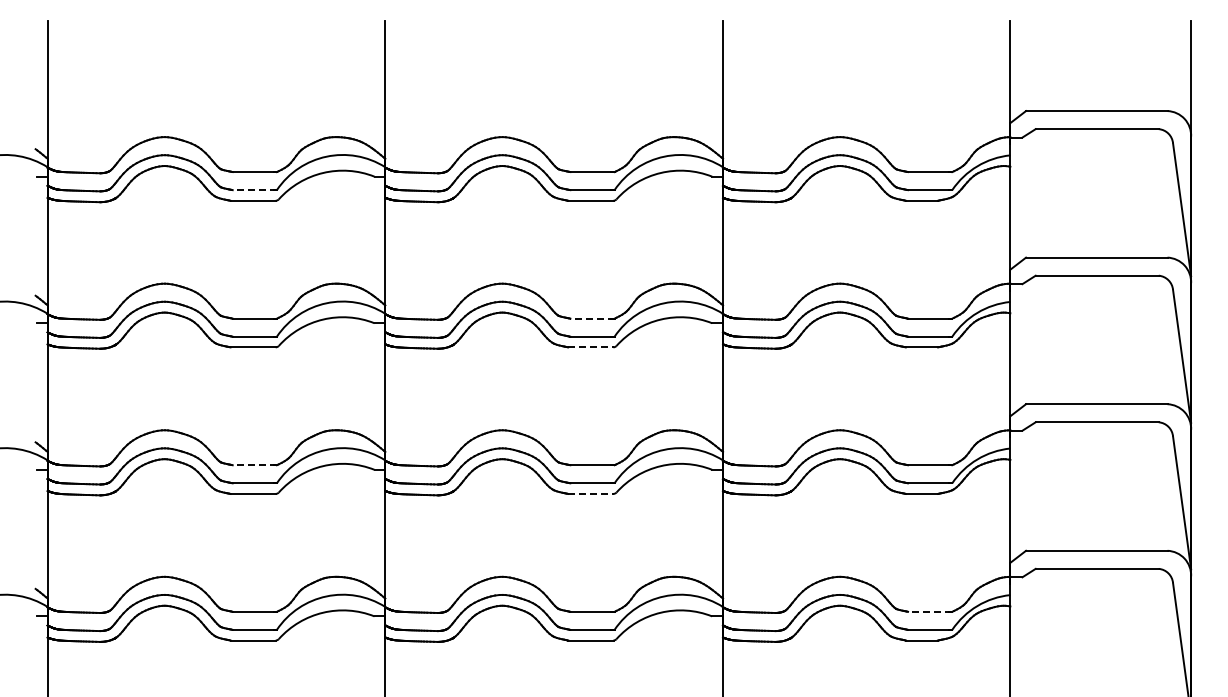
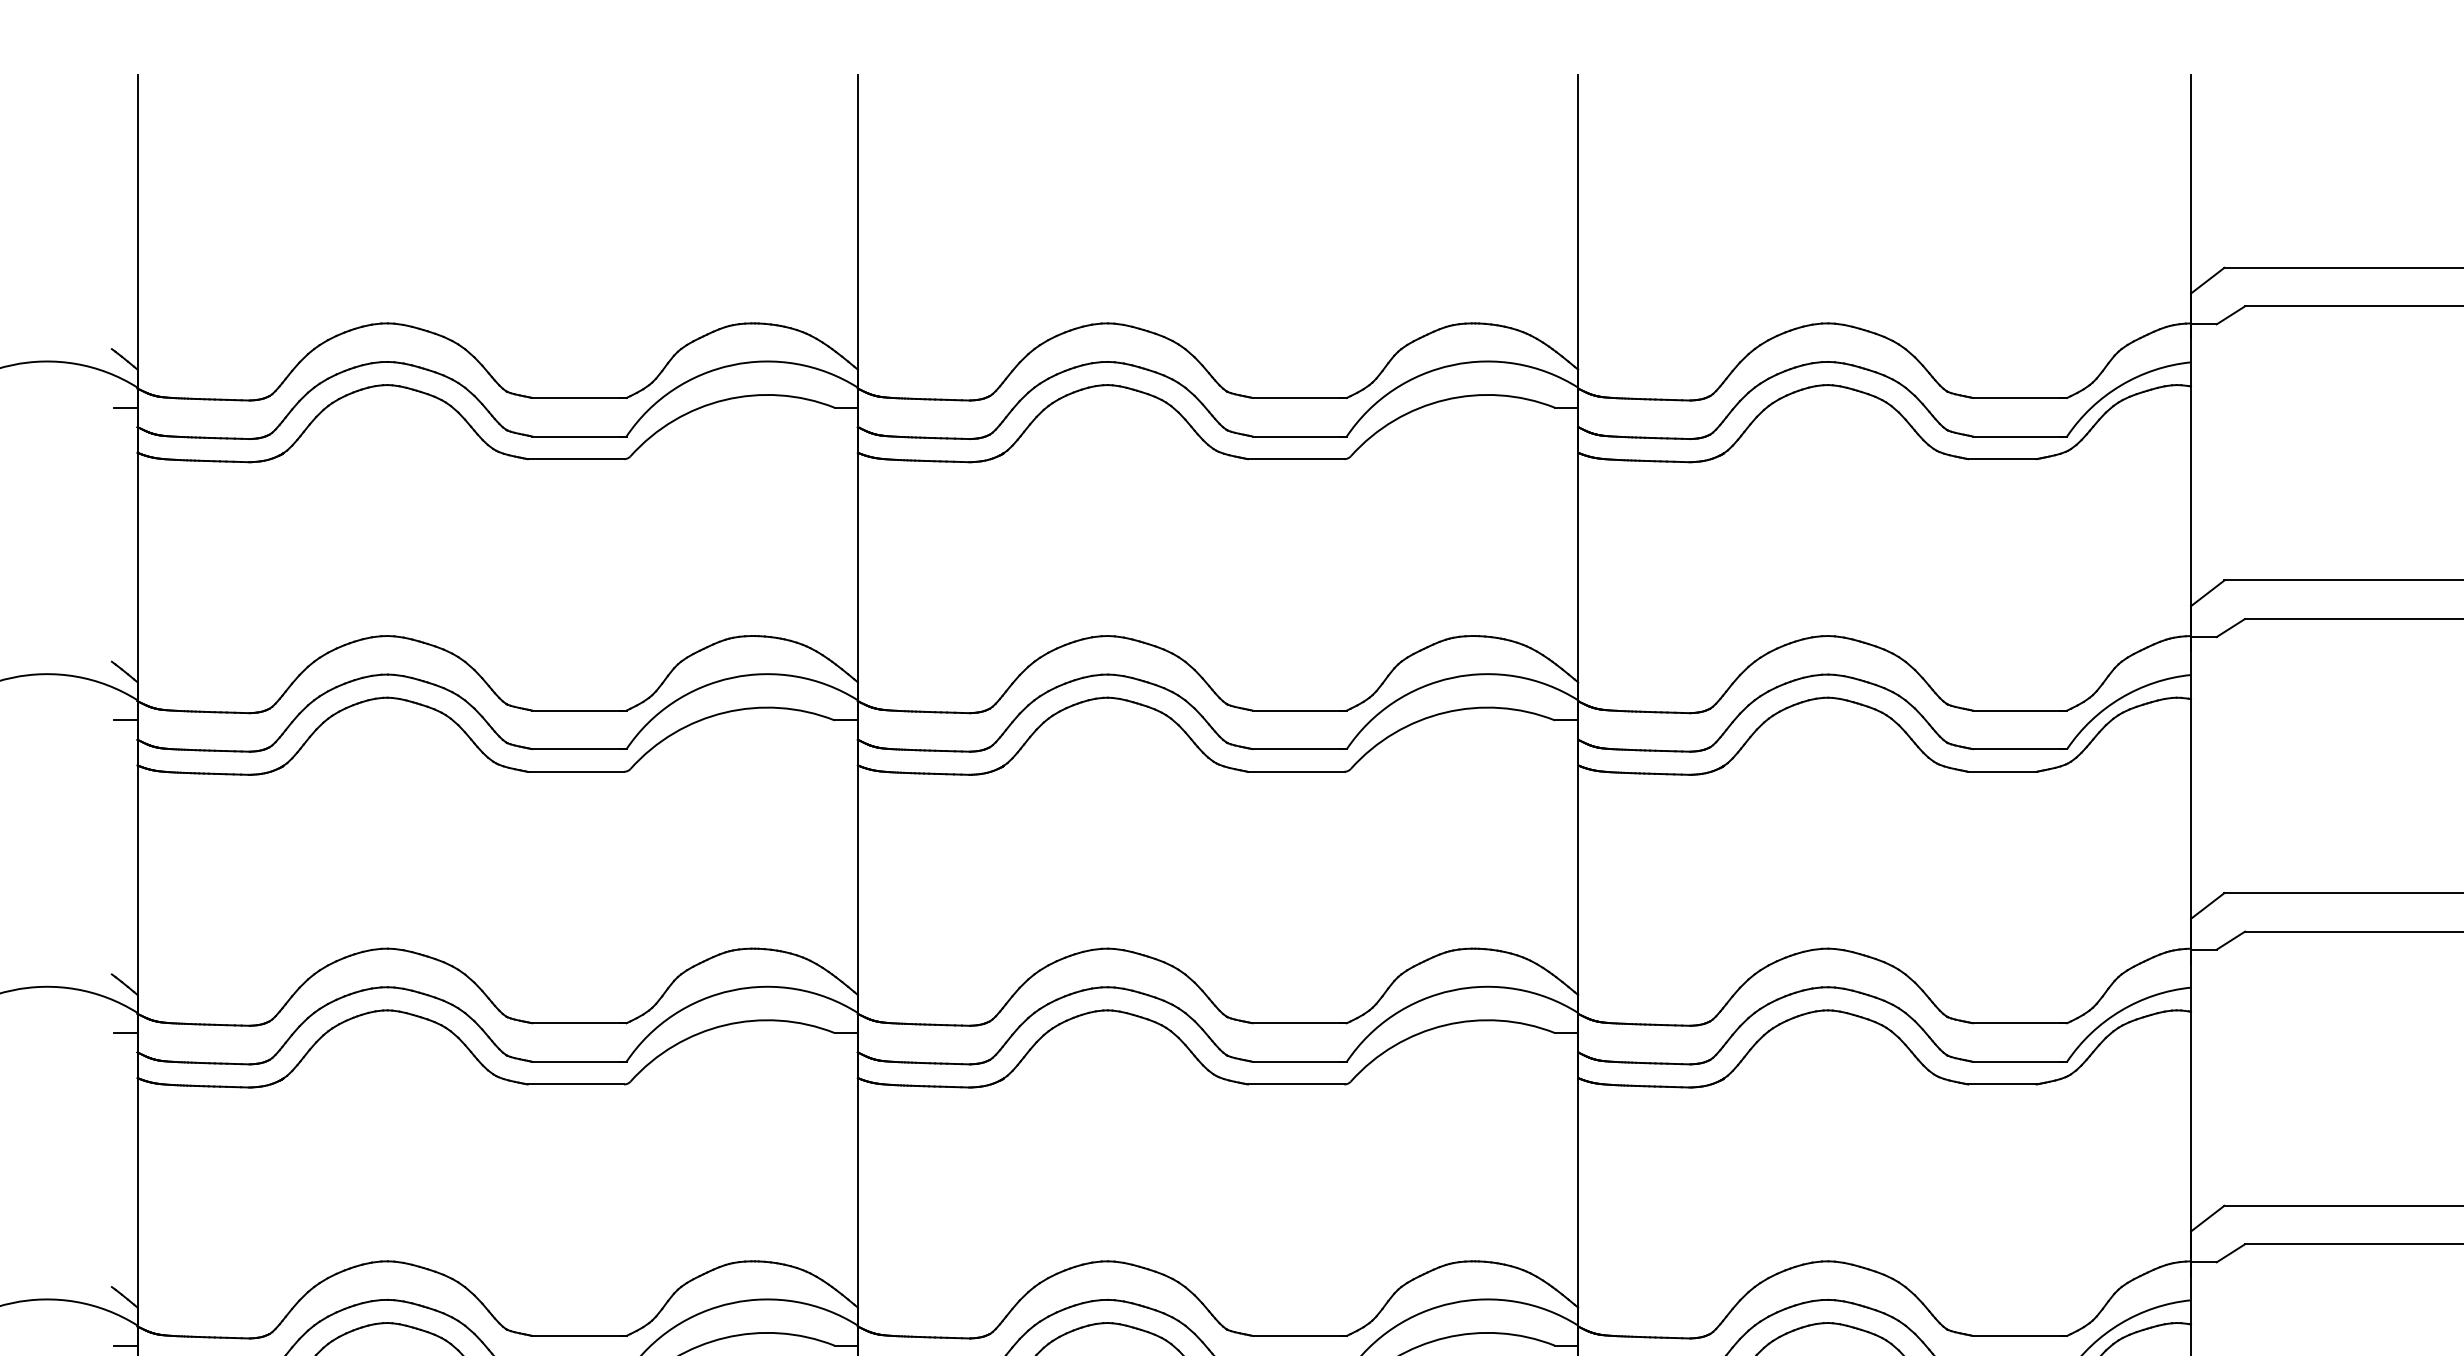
line: (254, 190) -> (578, 437), dashed -> solid
line: (592, 318) -> (1299, 710), dashed -> solid
line: (590, 347) -> (1295, 772), dashed -> solid
line: (254, 465) -> (578, 1023), dashed -> solid
line: (590, 493) -> (1295, 1083), dashed -> solid
line: (929, 611) -> (2018, 1335), dashed -> solid

